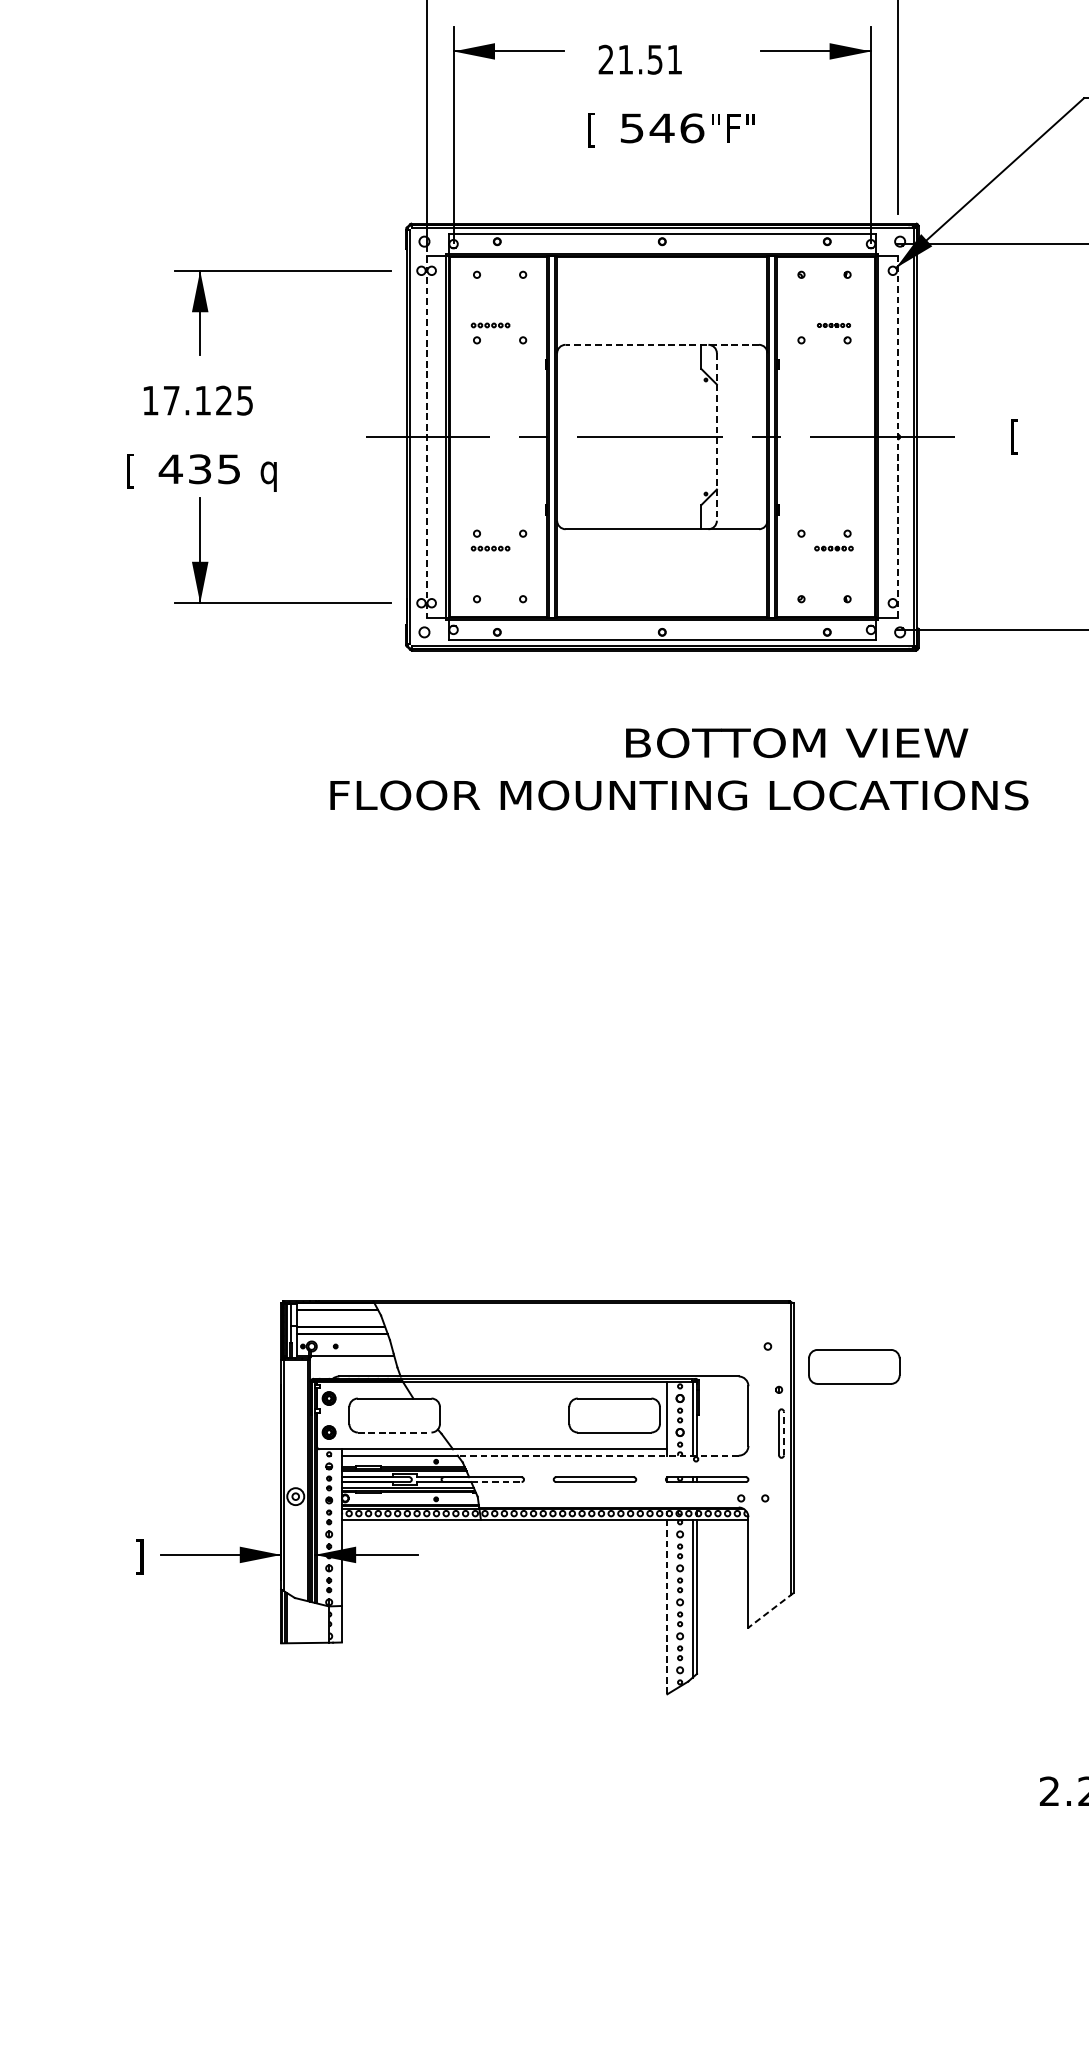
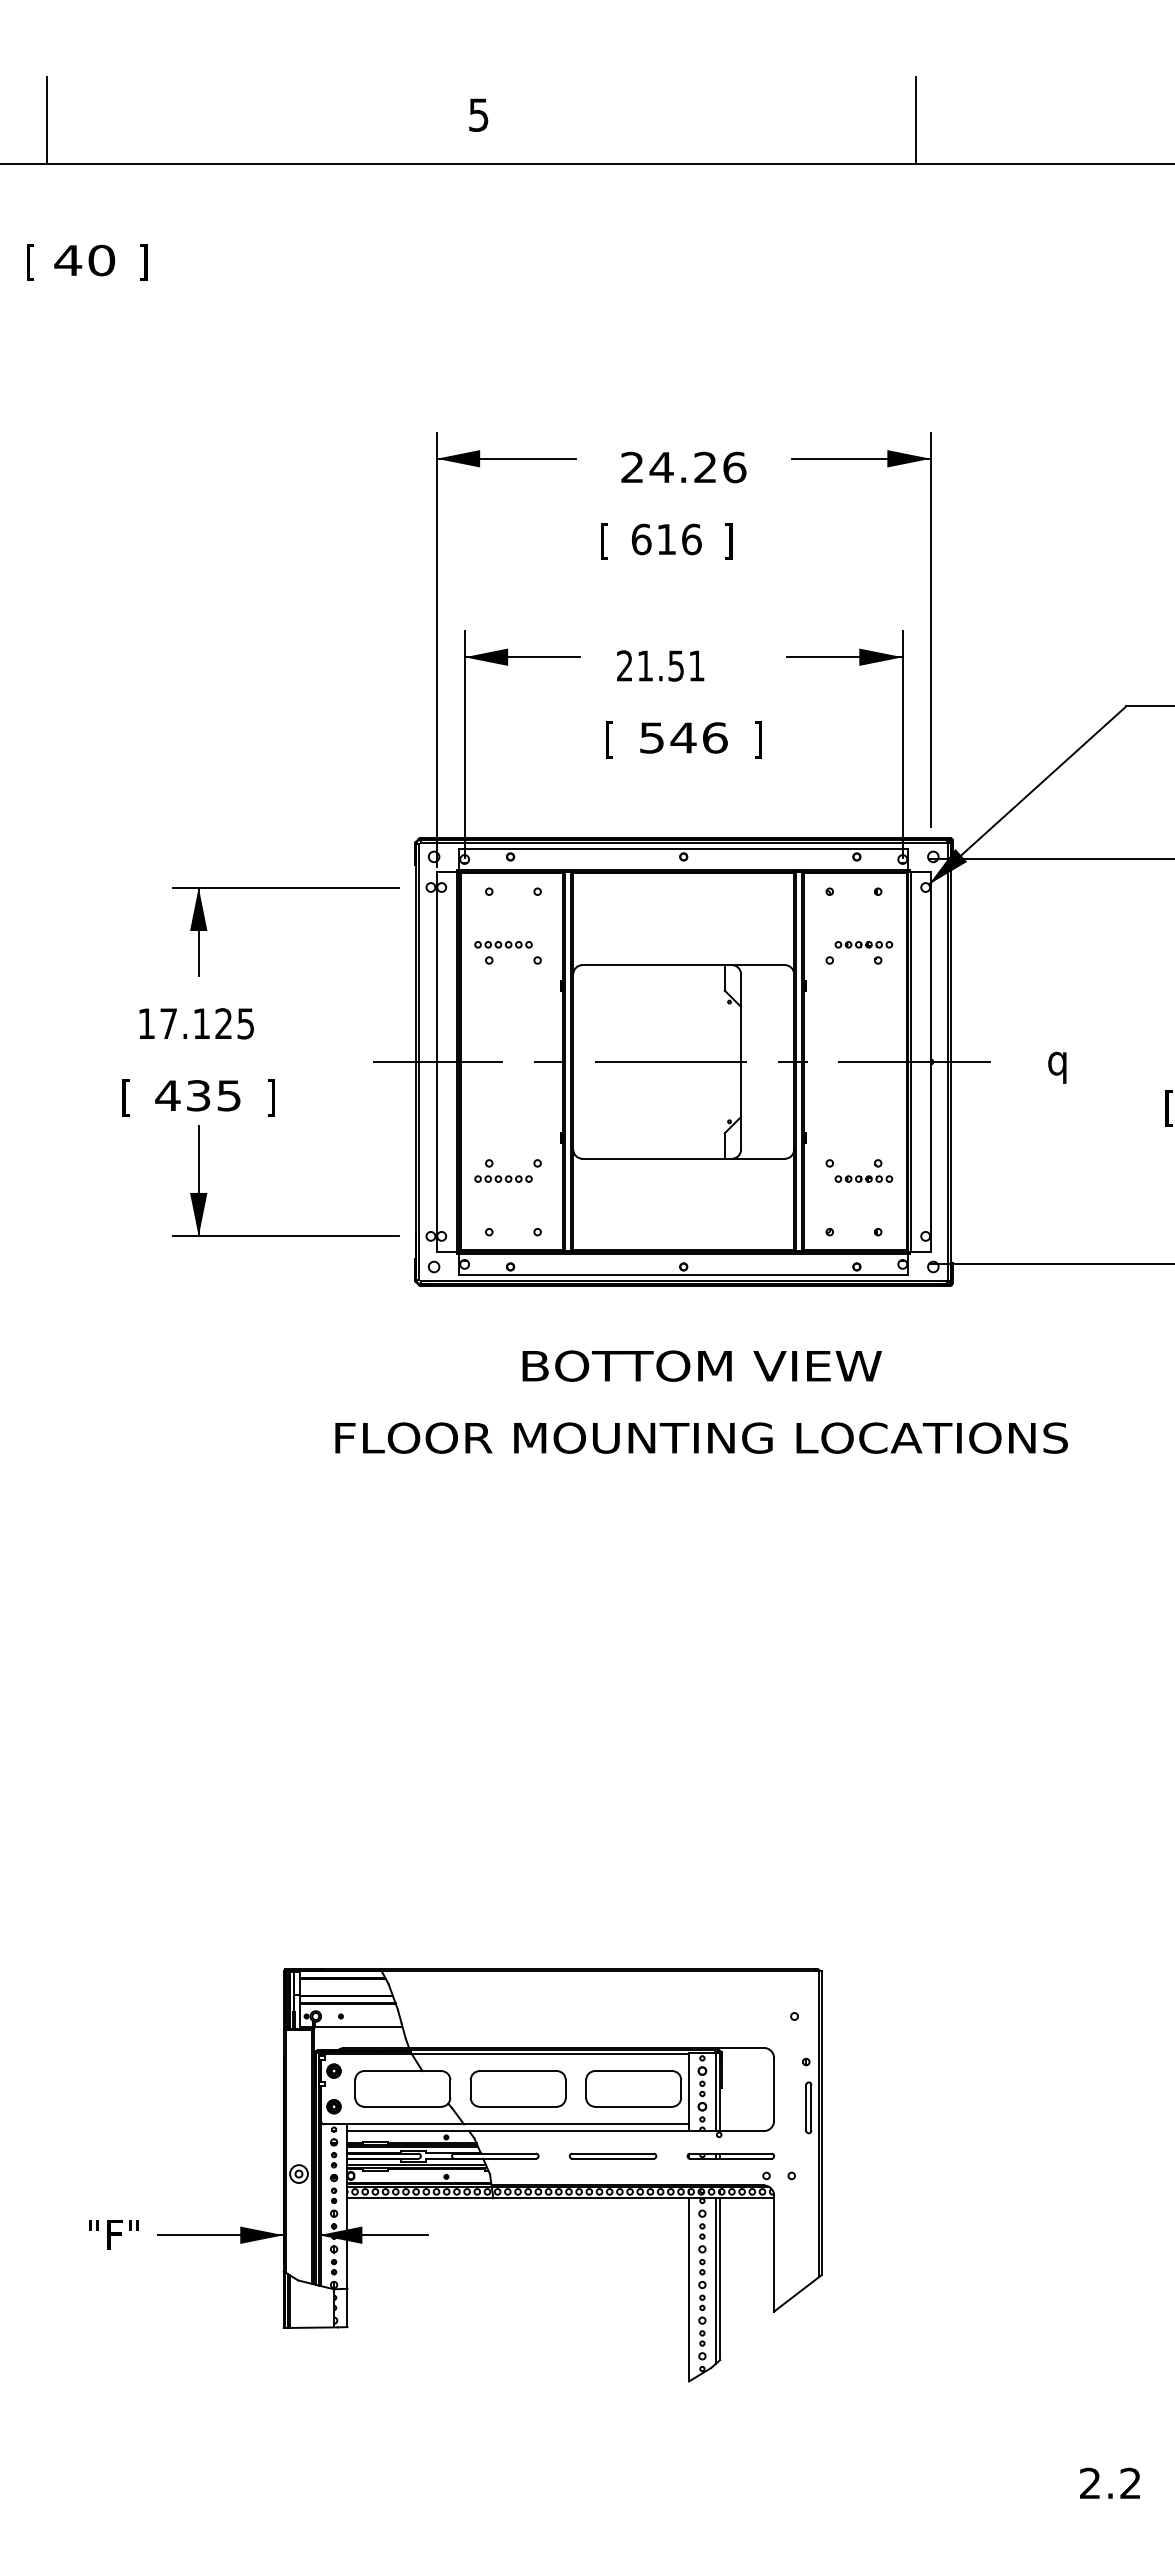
text: (732, 129) -> (757, 739), "F" -> ]
part: (490, 325) -> (503, 944), size x1.43
part: (833, 325) -> (863, 944), size x1.67
line: (662, 345) -> (683, 965), dashed -> solid
line: (426, 436) -> (436, 1061), dashed -> solid
line: (717, 436) -> (741, 1061), dashed -> solid
line: (897, 436) -> (930, 1061), dashed -> solid
text: (1018, 438) -> (1057, 1063), [ -> q
text: (268, 472) -> (270, 1099), q -> ]
part: (490, 548) -> (503, 1178), size x1.43
part: (833, 548) -> (863, 1178), size x1.43
text: (796, 742) -> (701, 1365), moved
part: (853, 1366) -> (517, 2088), moved
line: (394, 1432) -> (402, 2106), dashed -> solid
line: (784, 1433) -> (811, 2107), dashed -> solid
line: (597, 1456) -> (615, 2131), dashed -> solid
line: (497, 1481) -> (510, 2158), dashed -> solid
text: (119, 1557) -> (114, 2237), ] -> "F"
line: (667, 1606) -> (689, 2289), dashed -> solid
line: (770, 1610) -> (797, 2293), dashed -> solid

